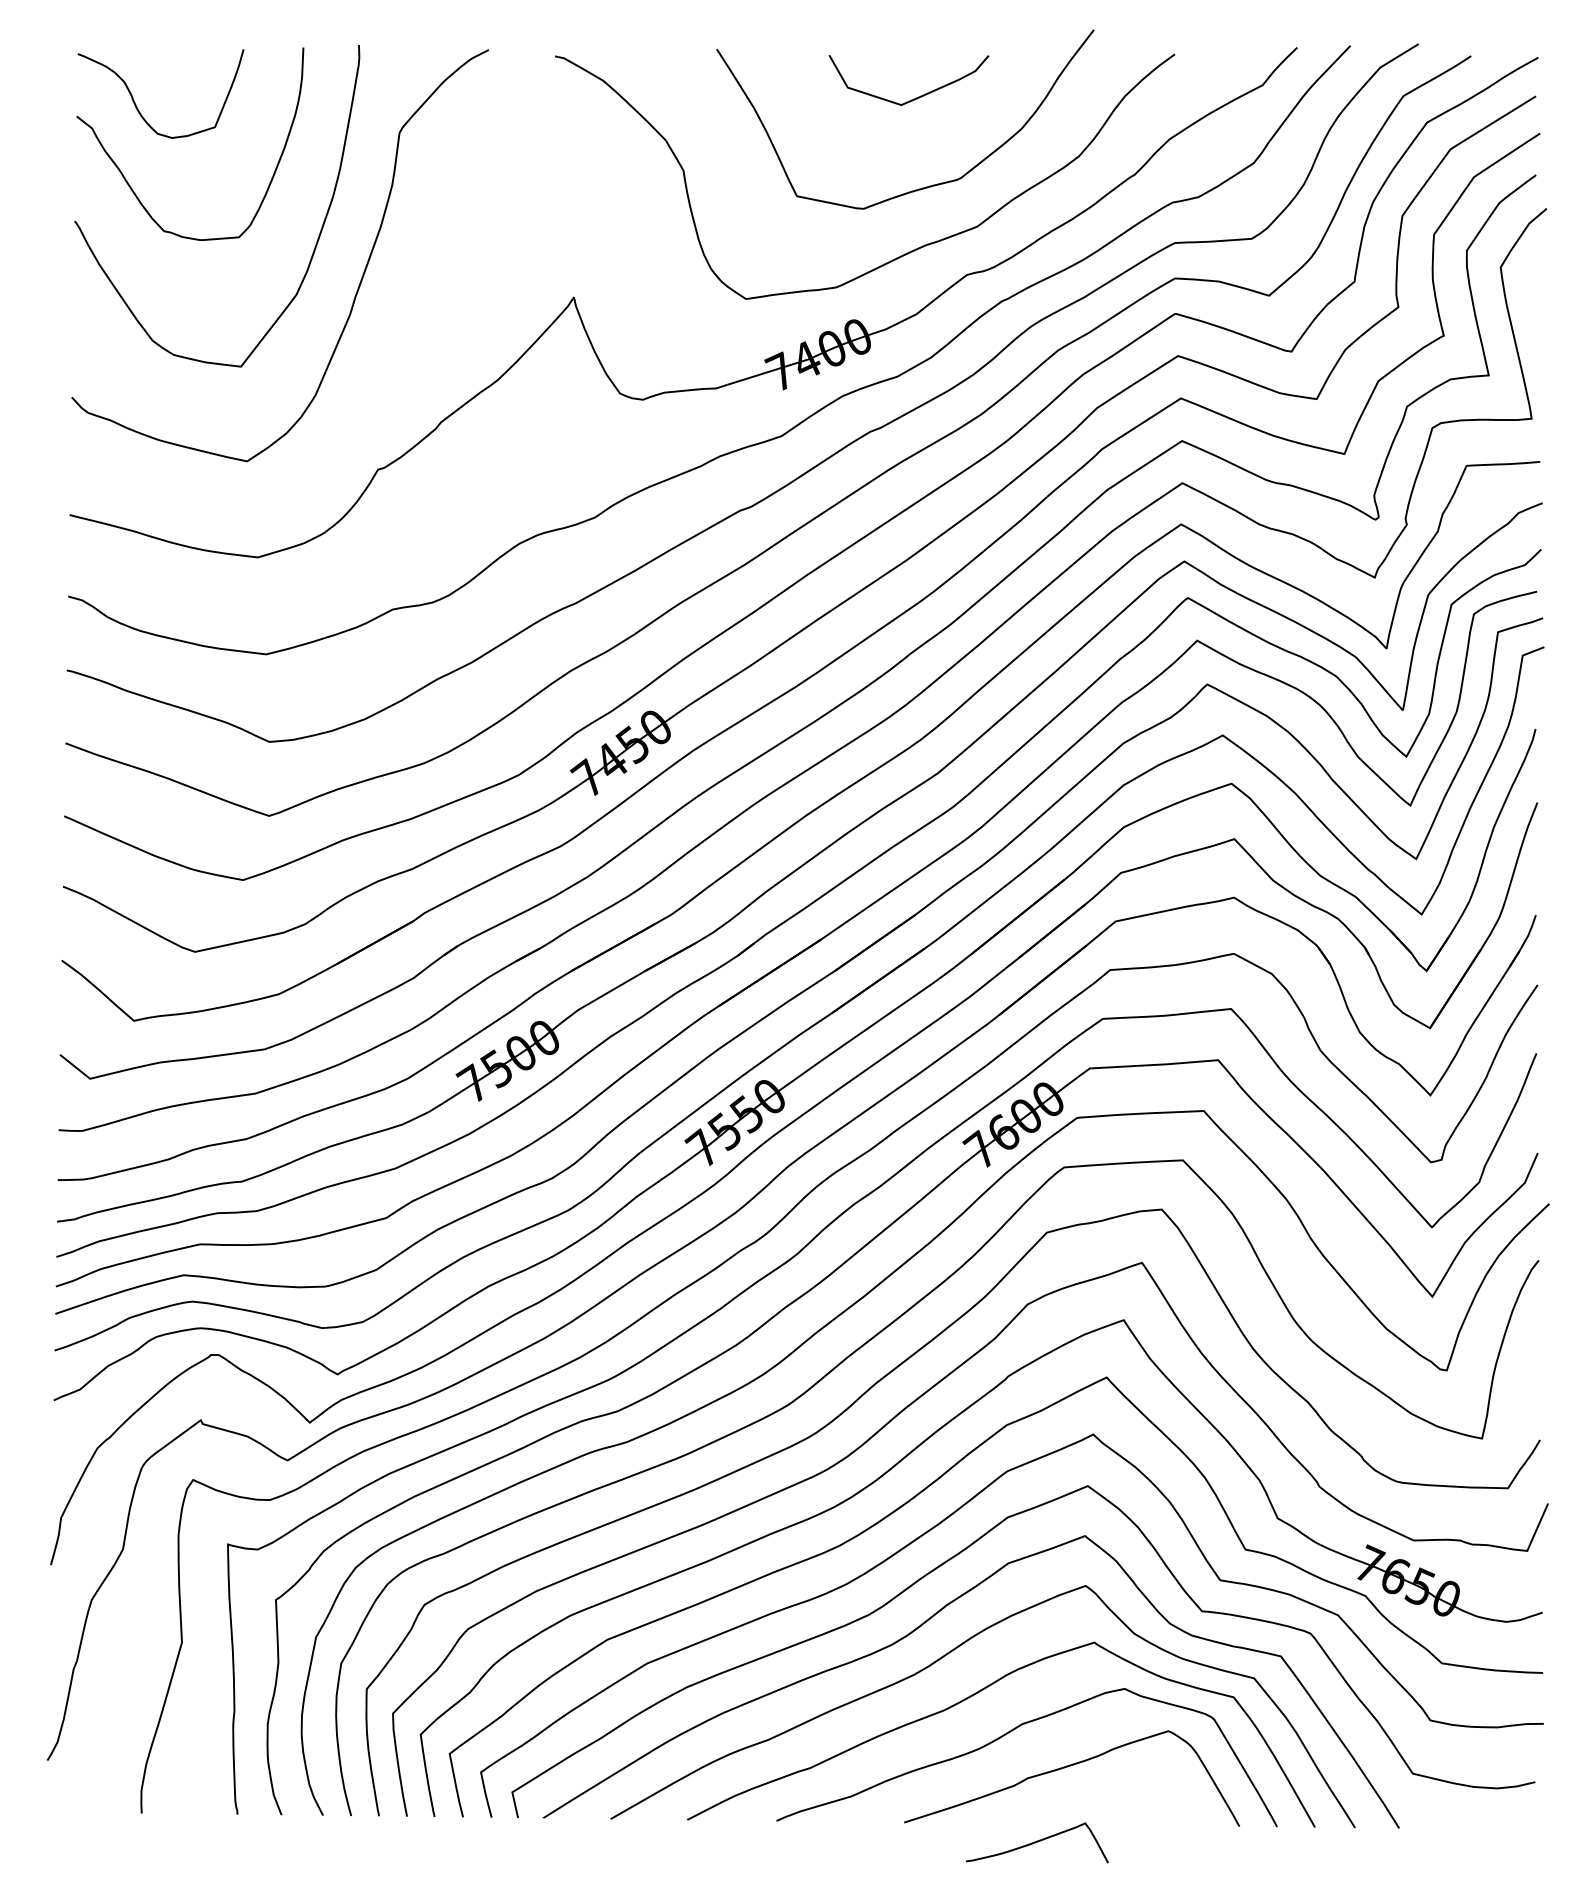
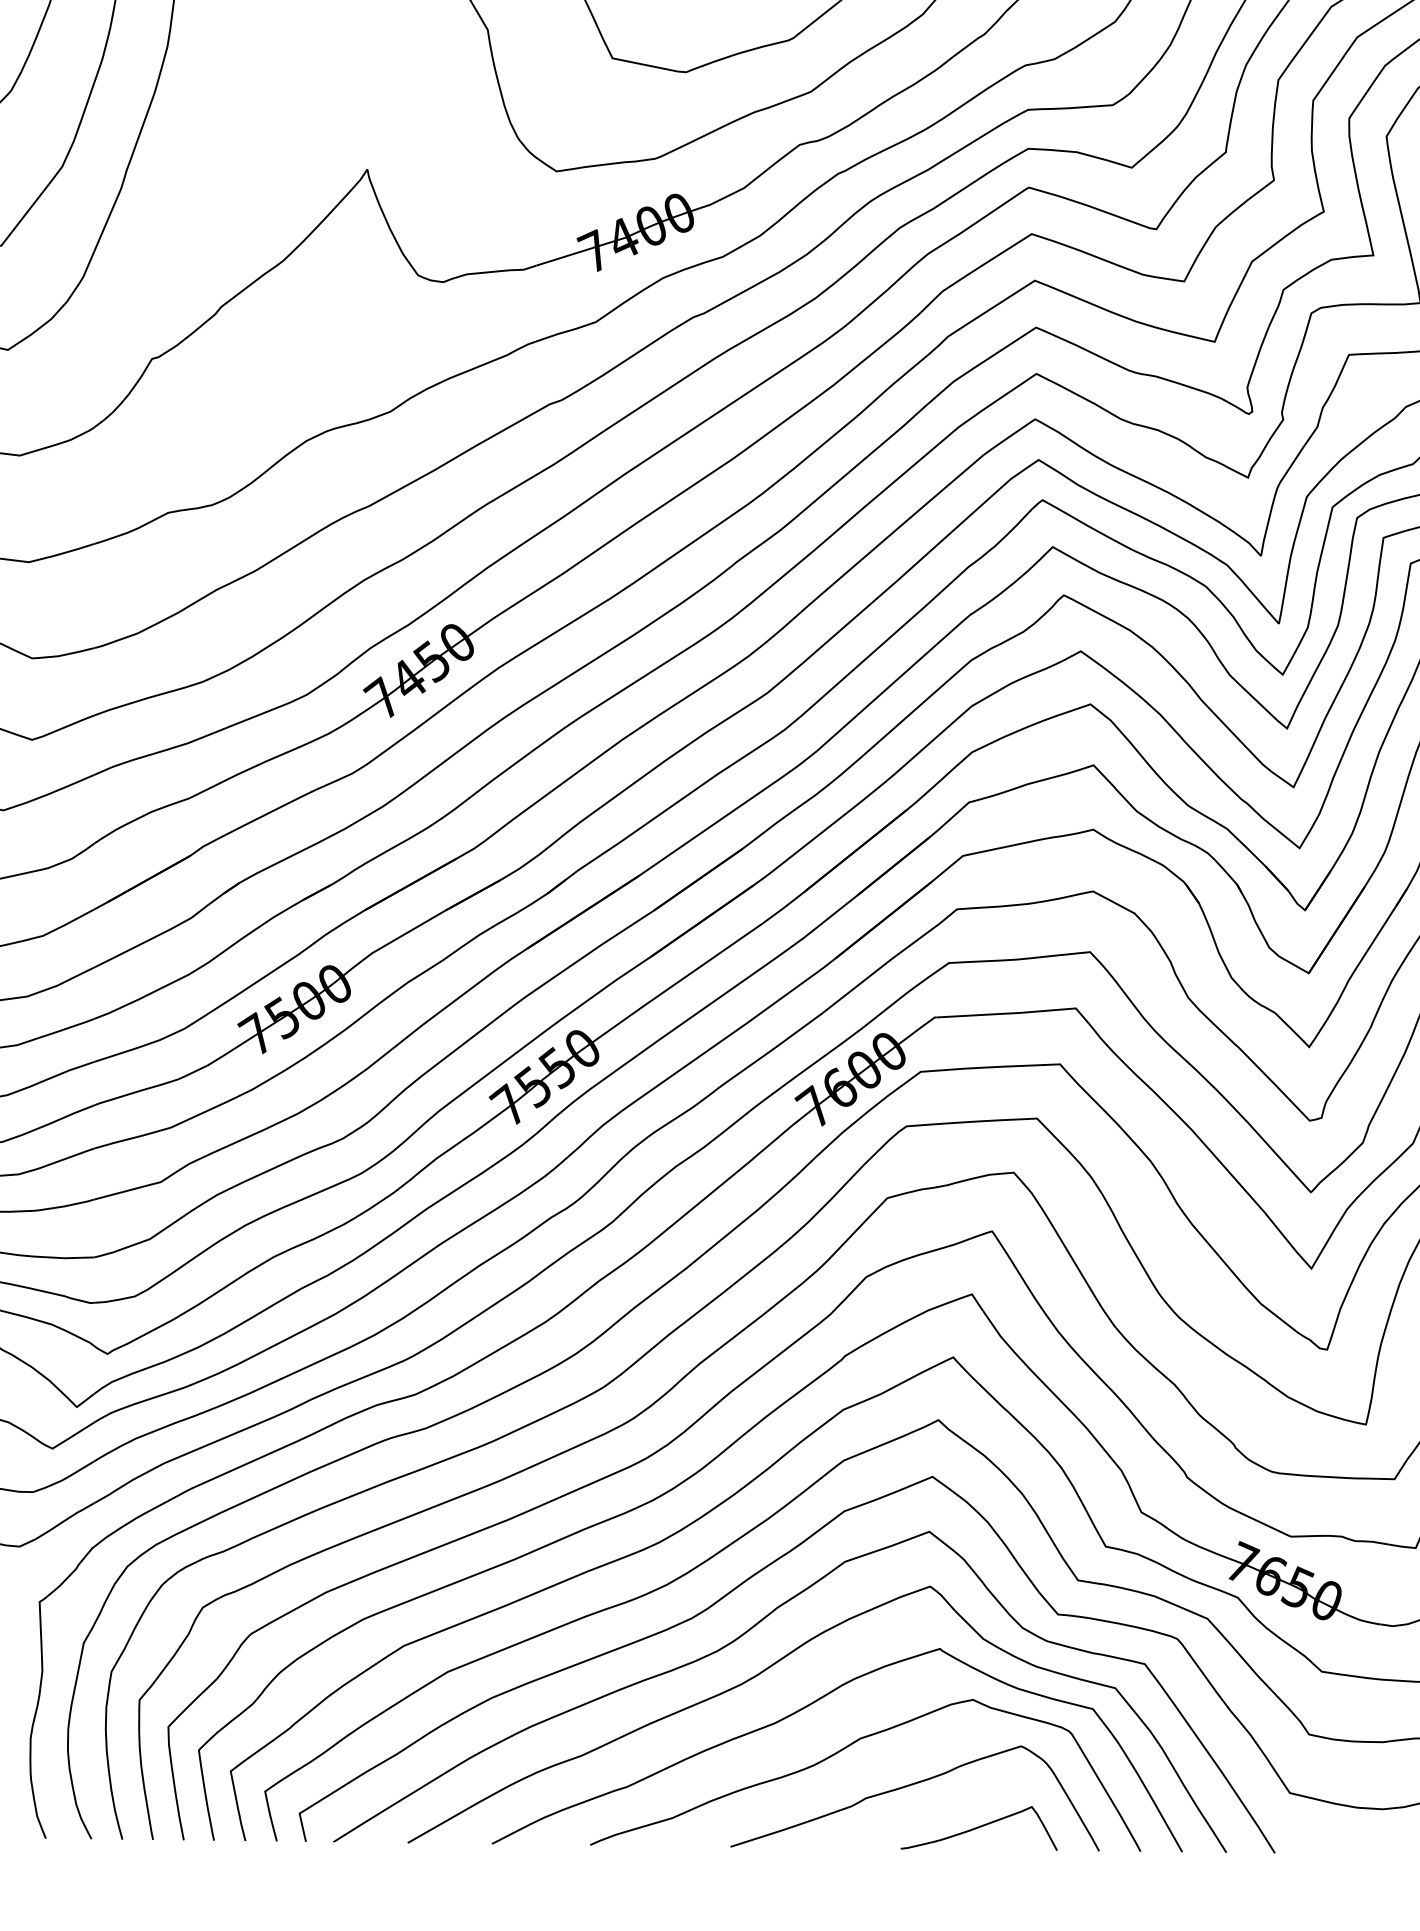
curve: (1037, 1842) -> (979, 1828), moved

